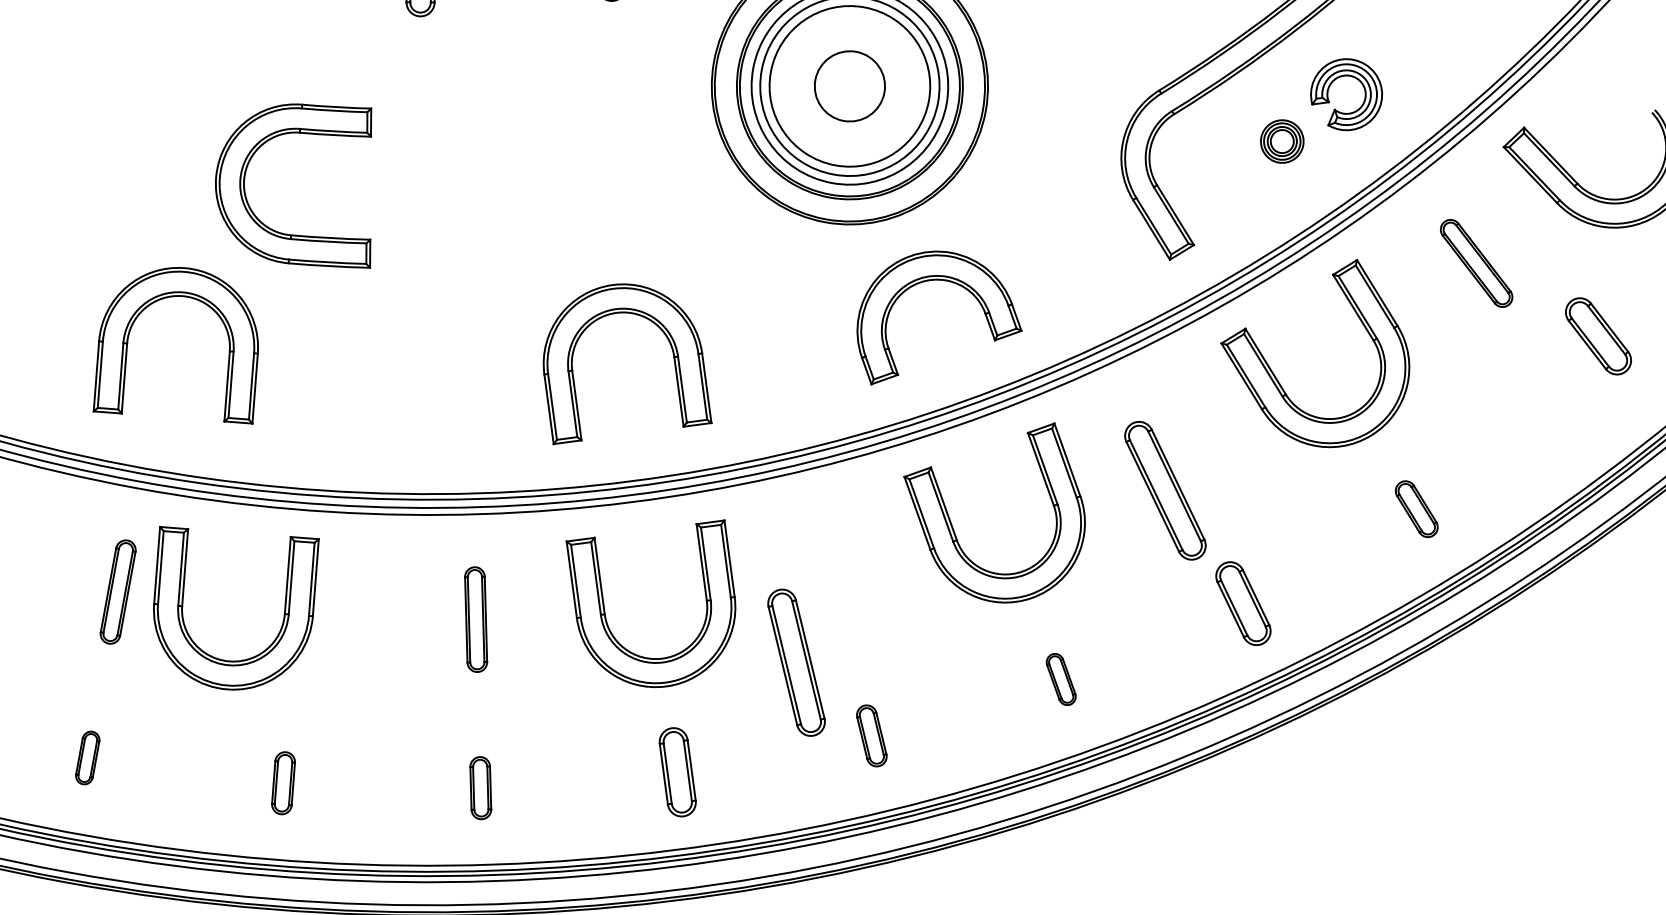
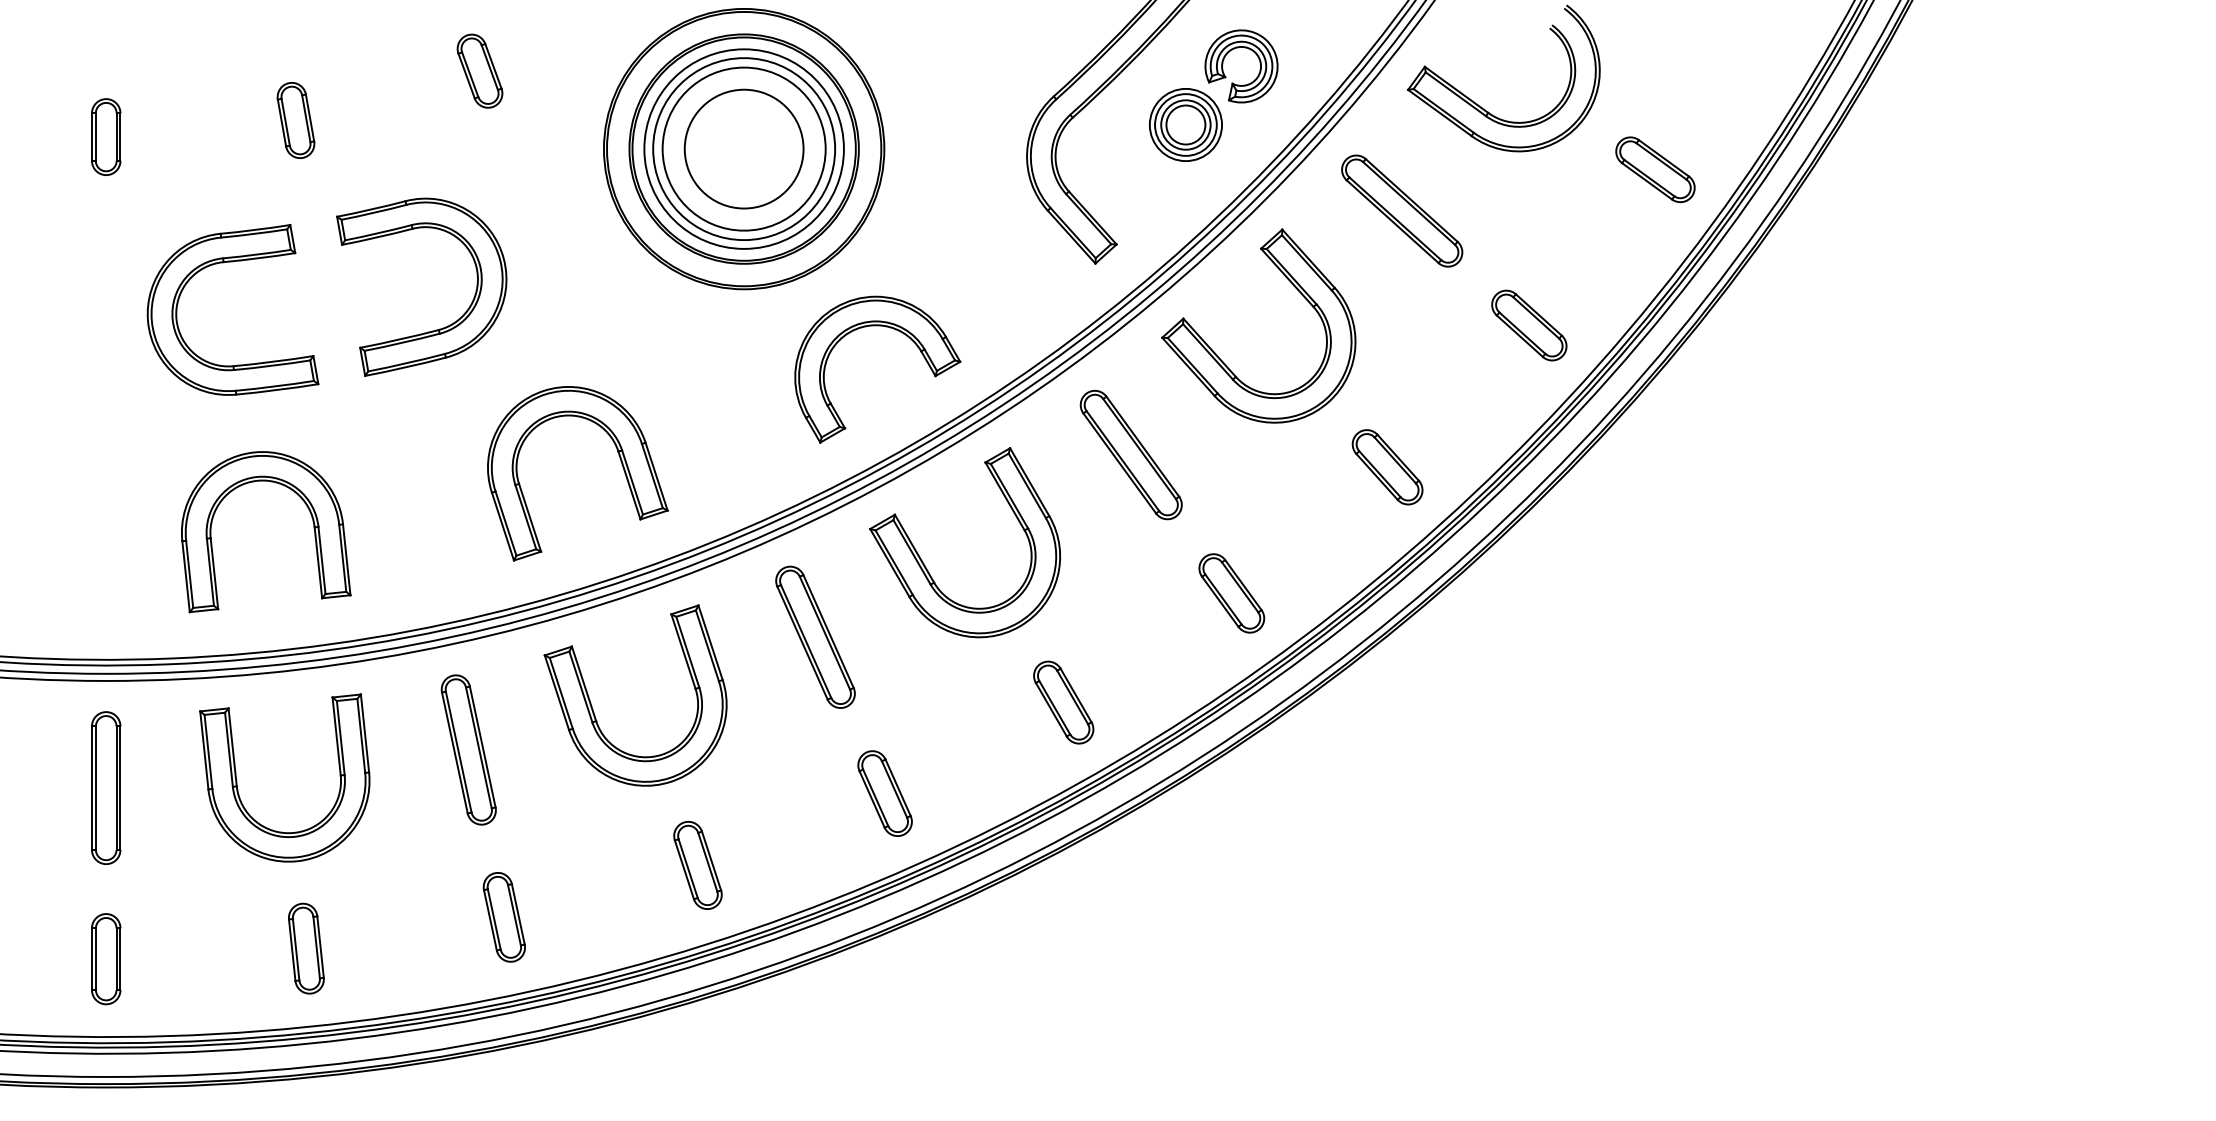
circle: (849, 85) -> (743, 148), size x1.67
part: (299, 134) -> (223, 263), moved
part: (1281, 141) -> (1185, 124), size x1.67
part: (514, 206) -> (431, 330), added
part: (1476, 262) -> (1402, 210), size x1.43
part: (1598, 336) -> (1529, 325), moved
part: (228, 352) -> (313, 528), moved
part: (1164, 491) -> (1130, 455), moved
part: (1416, 509) -> (1387, 467), size x1.43
part: (118, 591) -> (106, 787), size x1.43
part: (183, 600) -> (237, 780), moved
part: (476, 619) -> (468, 749), size x1.43
part: (796, 661) -> (815, 636), moved
part: (1060, 679) -> (1063, 702), size x1.67
part: (871, 735) -> (884, 793), size x1.43
part: (87, 758) -> (106, 959), size x1.67
part: (283, 783) -> (306, 948), size x1.43
part: (480, 788) -> (503, 917), size x1.43

